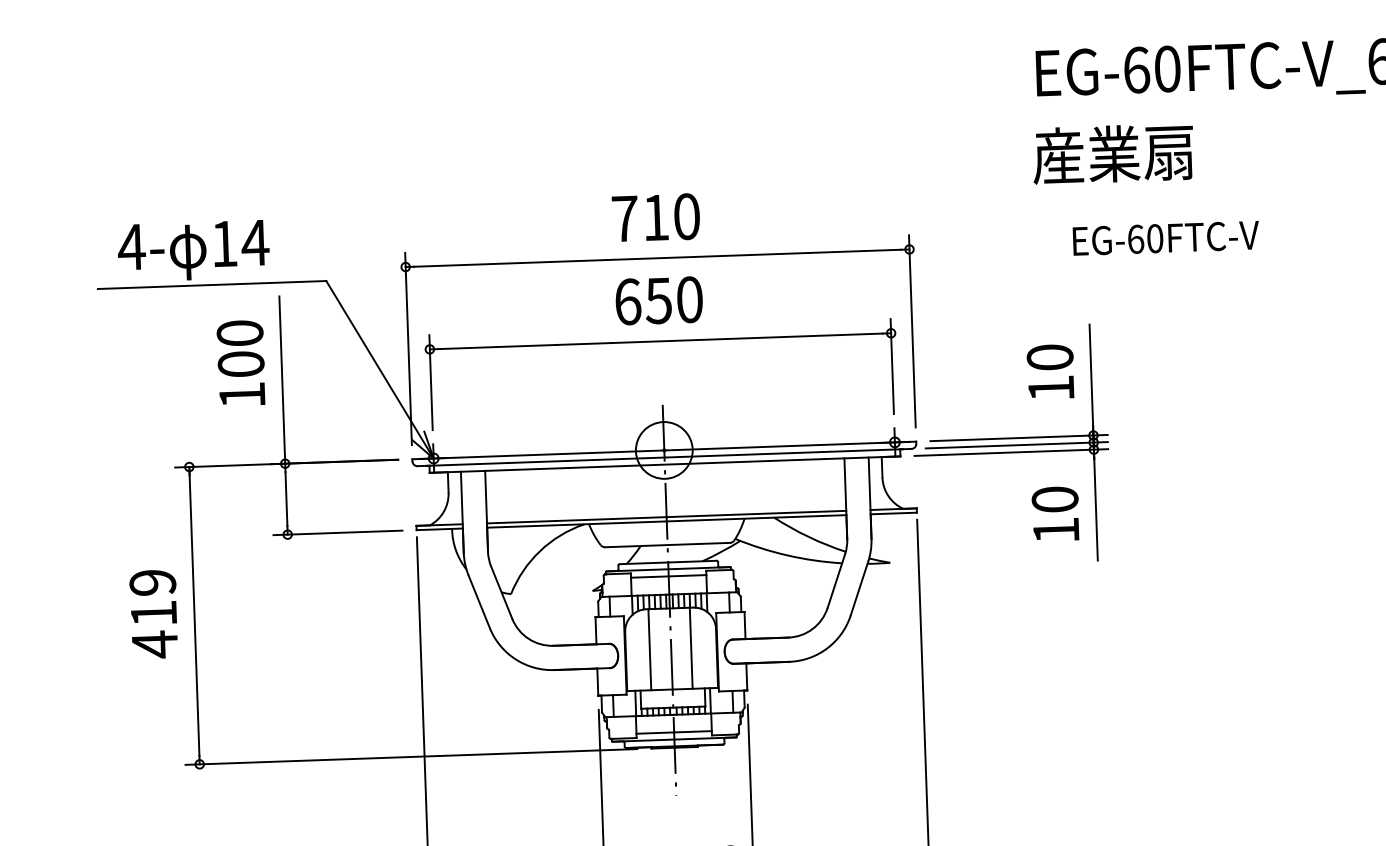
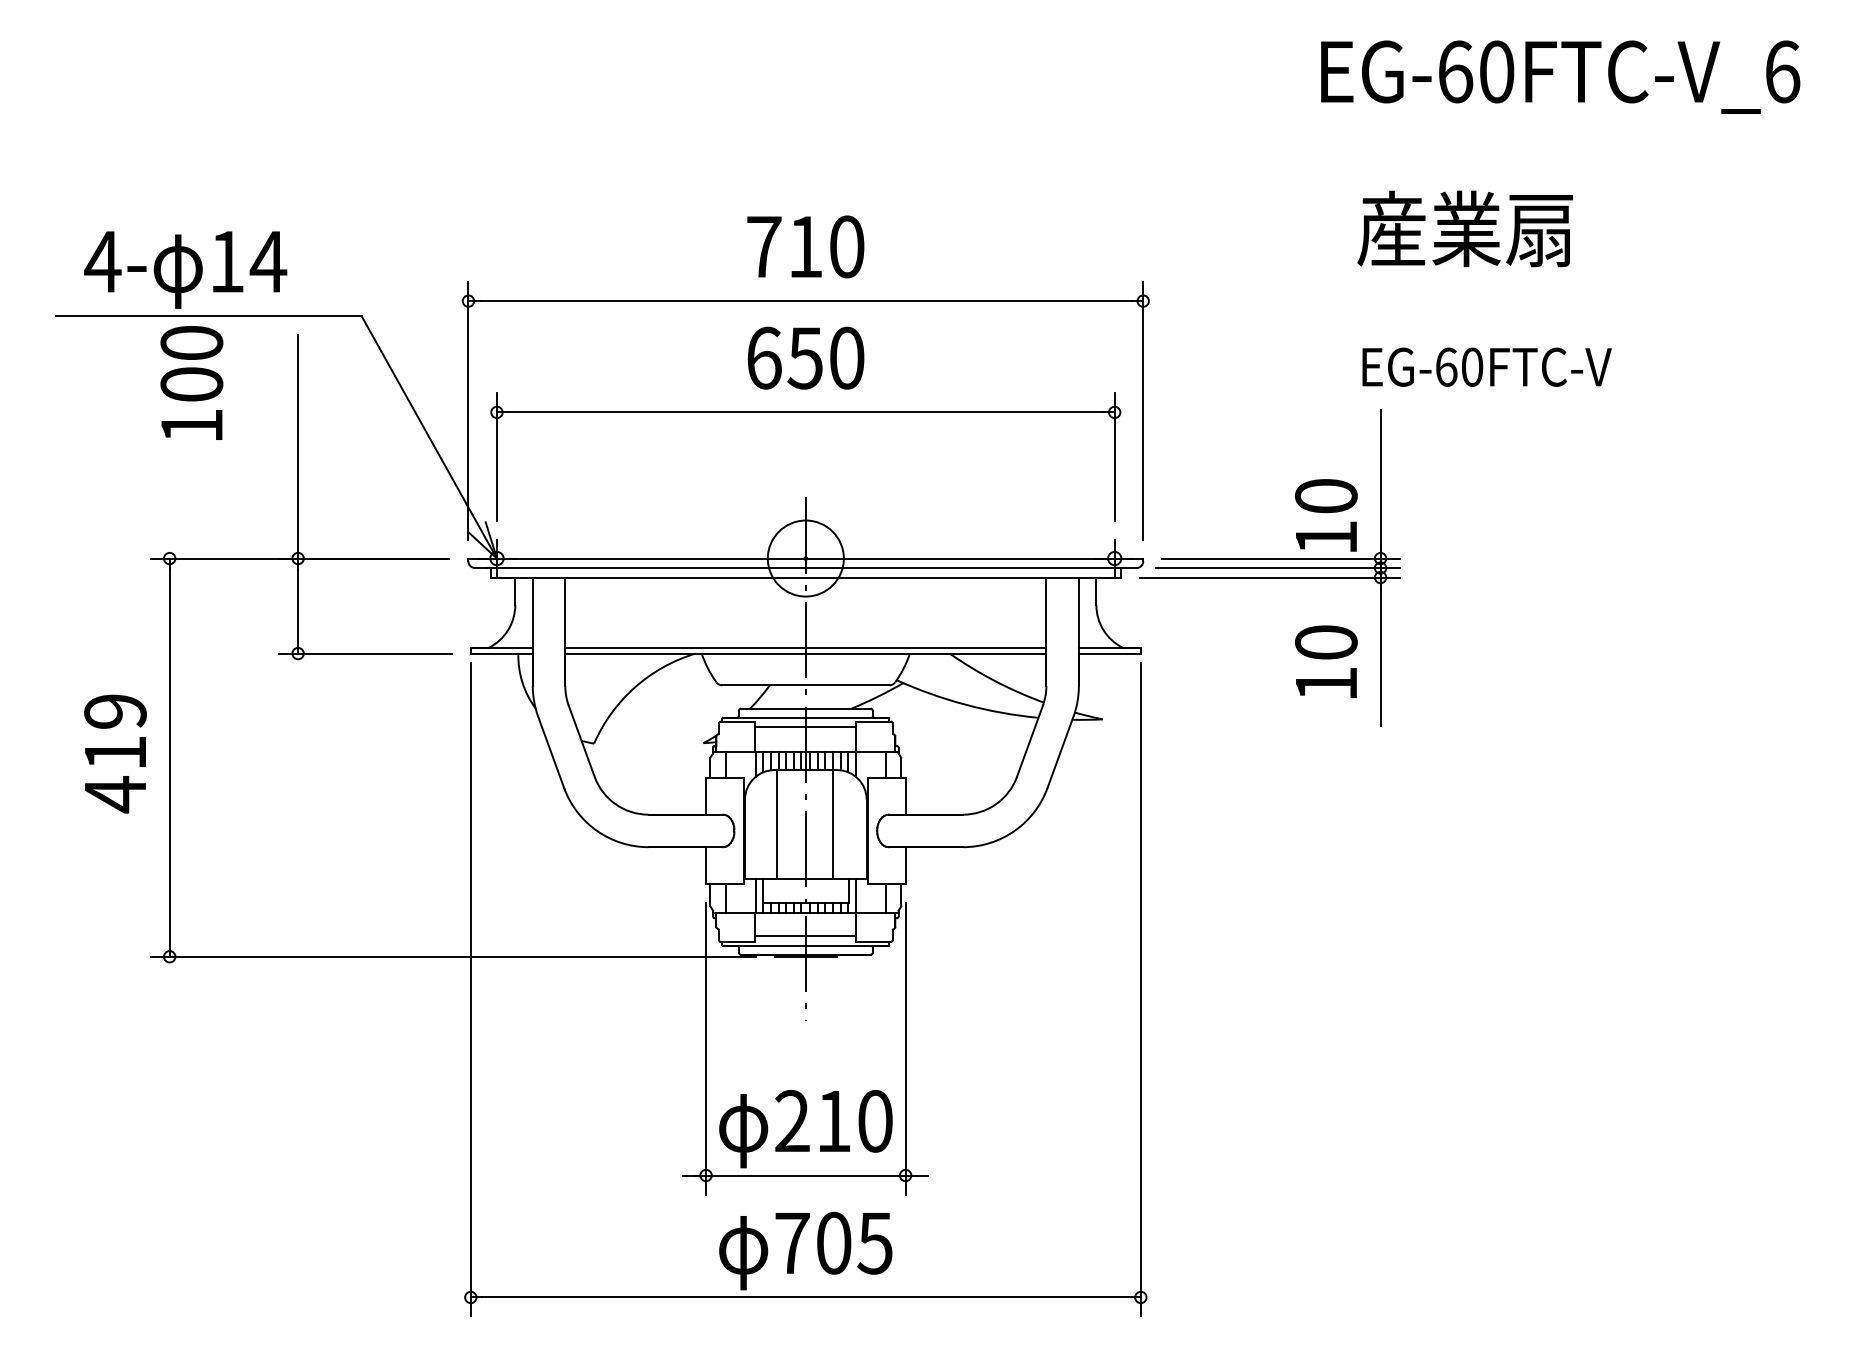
text: (1112, 153) -> (1464, 228), moved
text: (1165, 237) -> (1486, 366), moved
text: (240, 362) -> (191, 382), moved
text: (1050, 371) -> (1326, 515), moved

